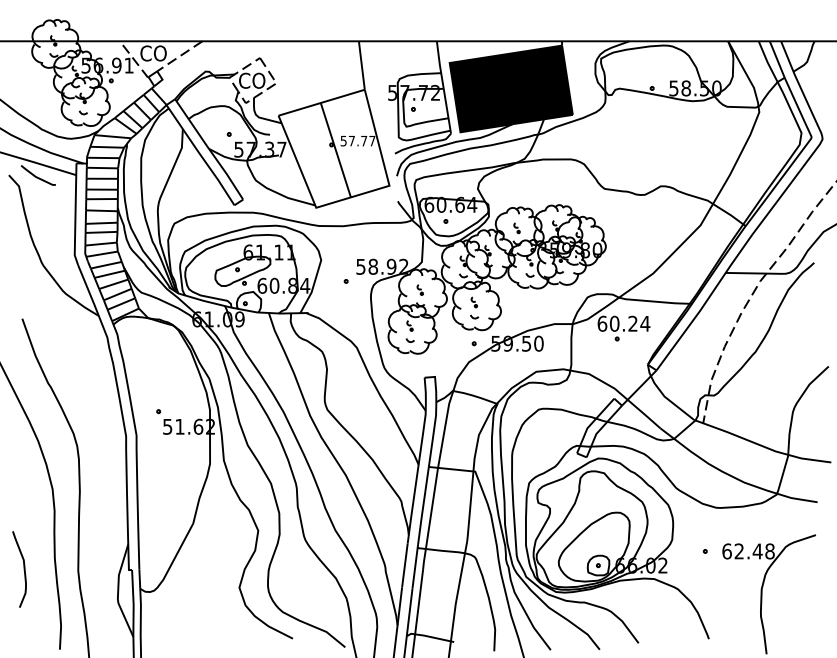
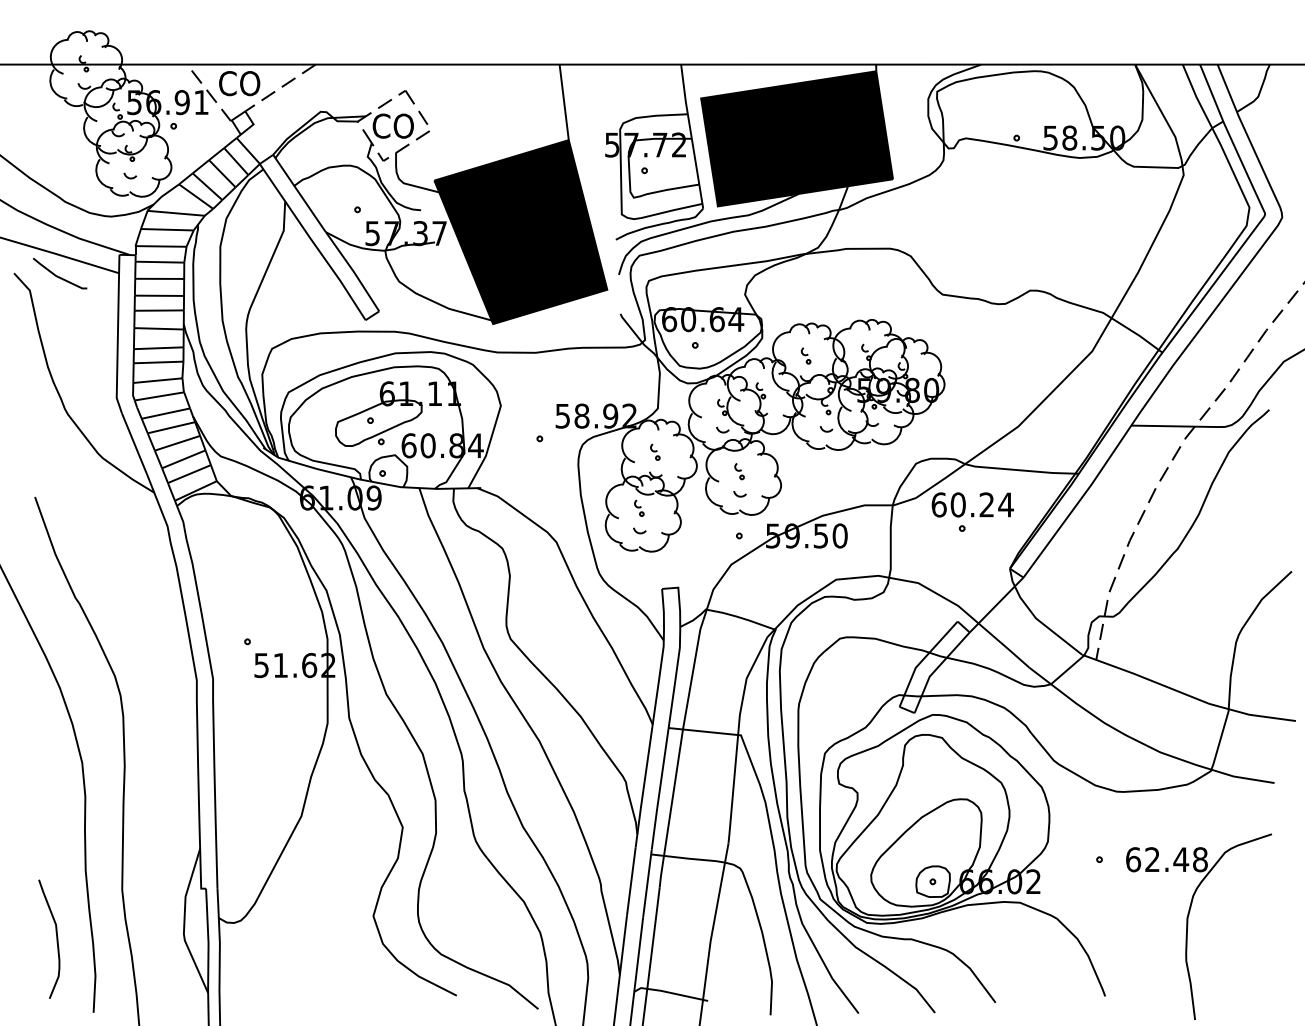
fill: (333, 148) -> (520, 231), added
curve: (23, 569) -> (55, 939), moved

